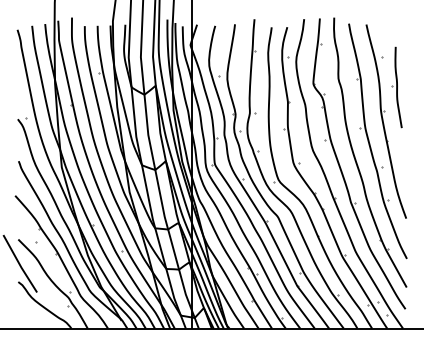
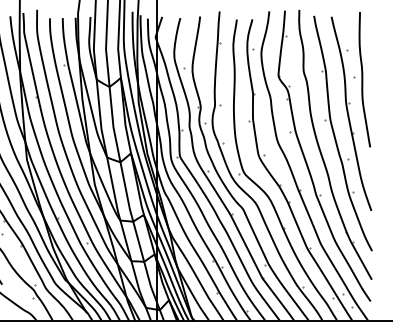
part: (396, 87) -> (361, 79), size x1.67

